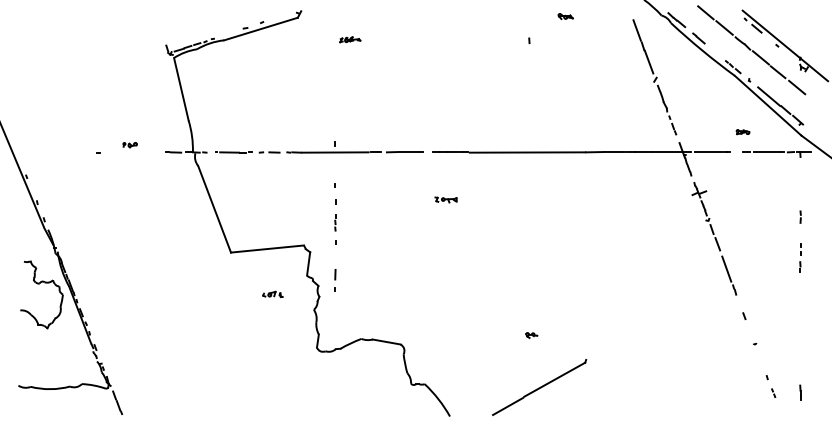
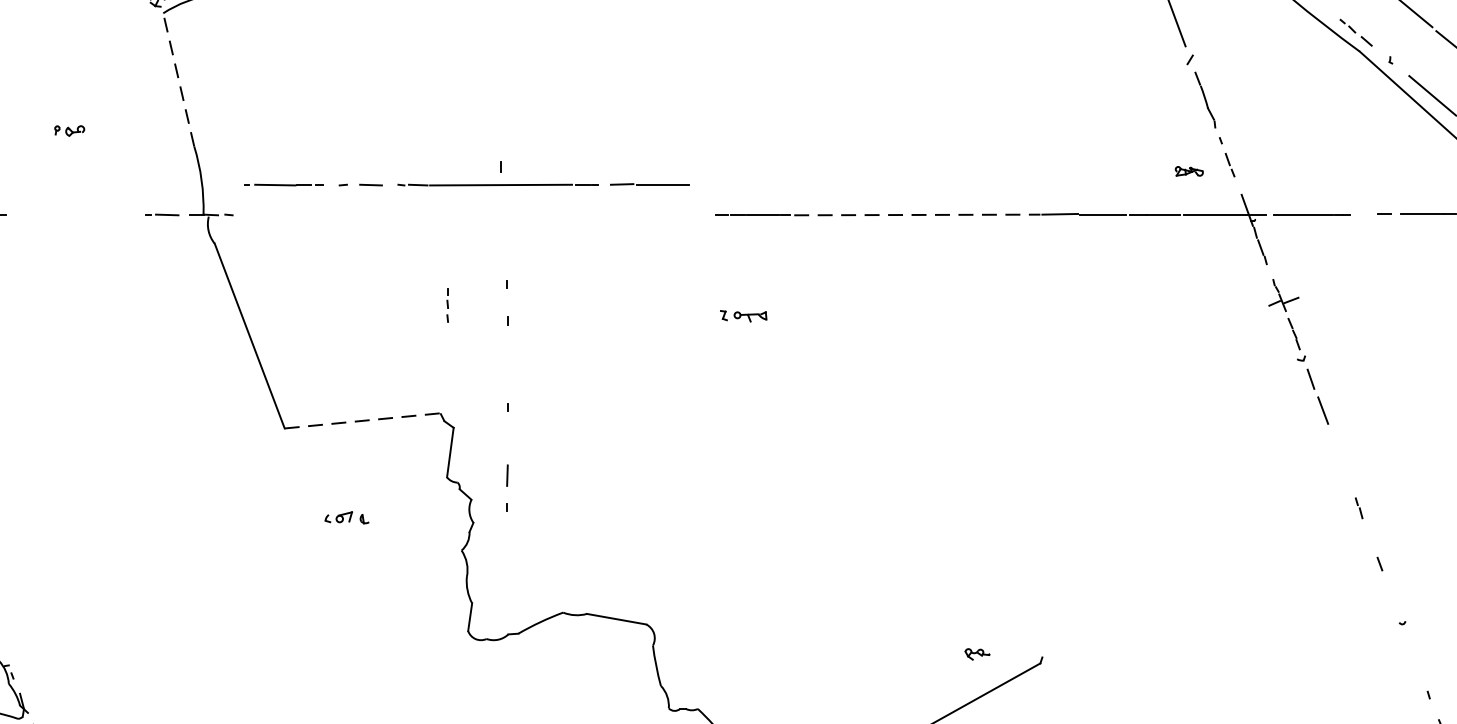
line: (181, 88) -> (179, 78), solid -> dashed
part: (742, 132) -> (1188, 172), moved
part: (129, 145) -> (68, 131), moved
part: (319, 147) -> (467, 174), moved
line: (527, 152) -> (917, 214), solid -> dashed
line: (335, 222) -> (447, 304), moved
line: (267, 249) -> (362, 421), solid -> dashed
line: (726, 268) -> (1341, 462), removed
part: (272, 294) -> (345, 517), moved
part: (531, 335) -> (976, 654), moved

